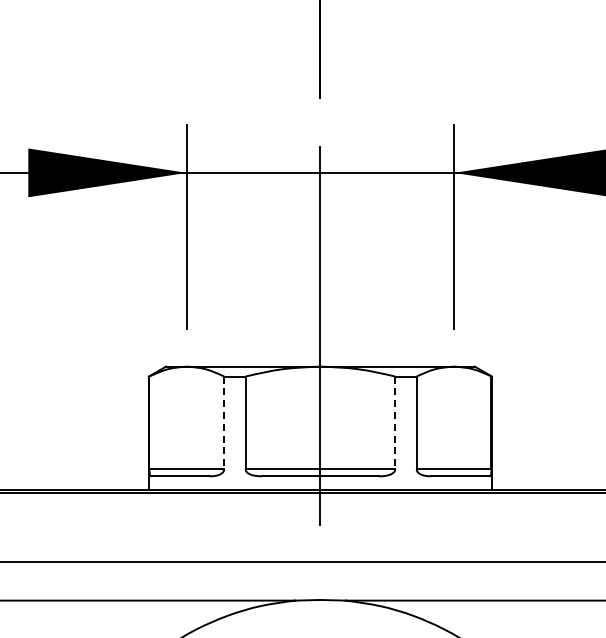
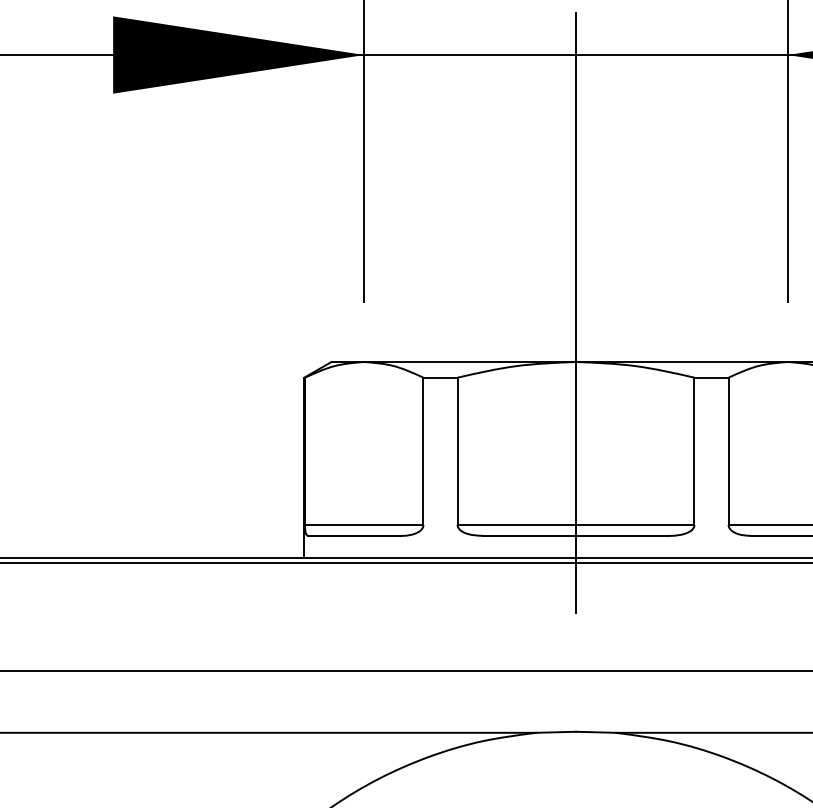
line: (224, 423) -> (423, 452), dashed -> solid
line: (395, 423) -> (694, 452), dashed -> solid

